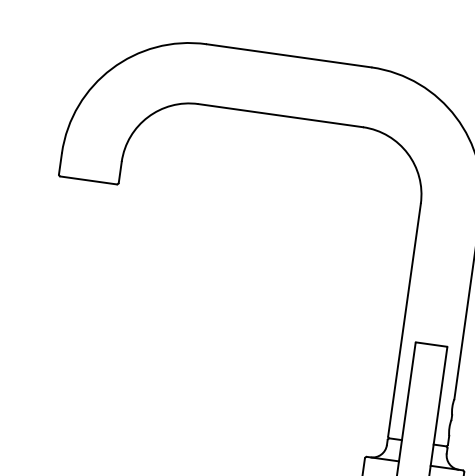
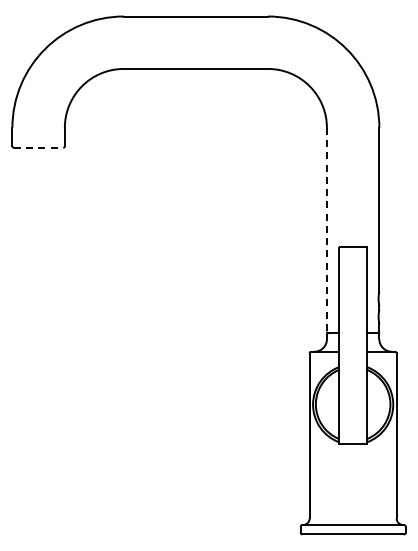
line: (88, 180) -> (38, 147), solid -> dashed
line: (404, 319) -> (326, 229), solid -> dashed

